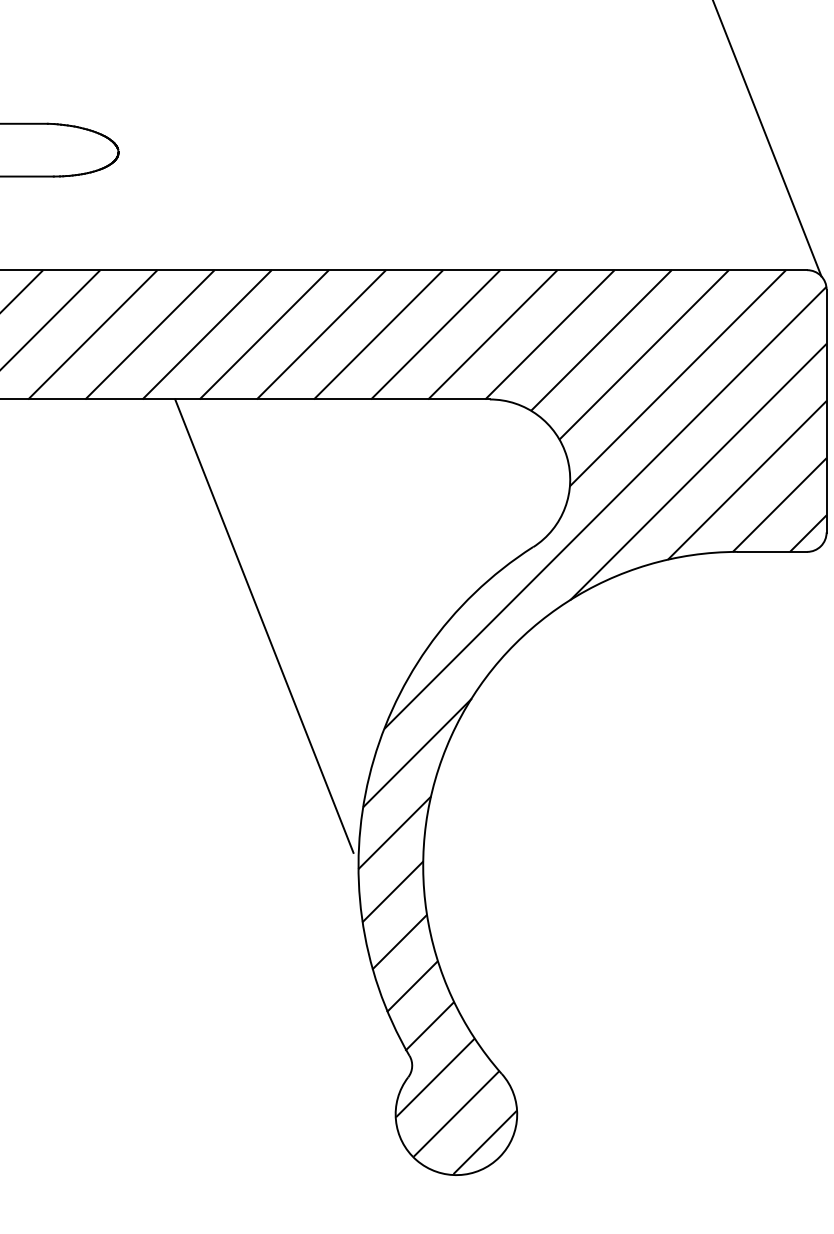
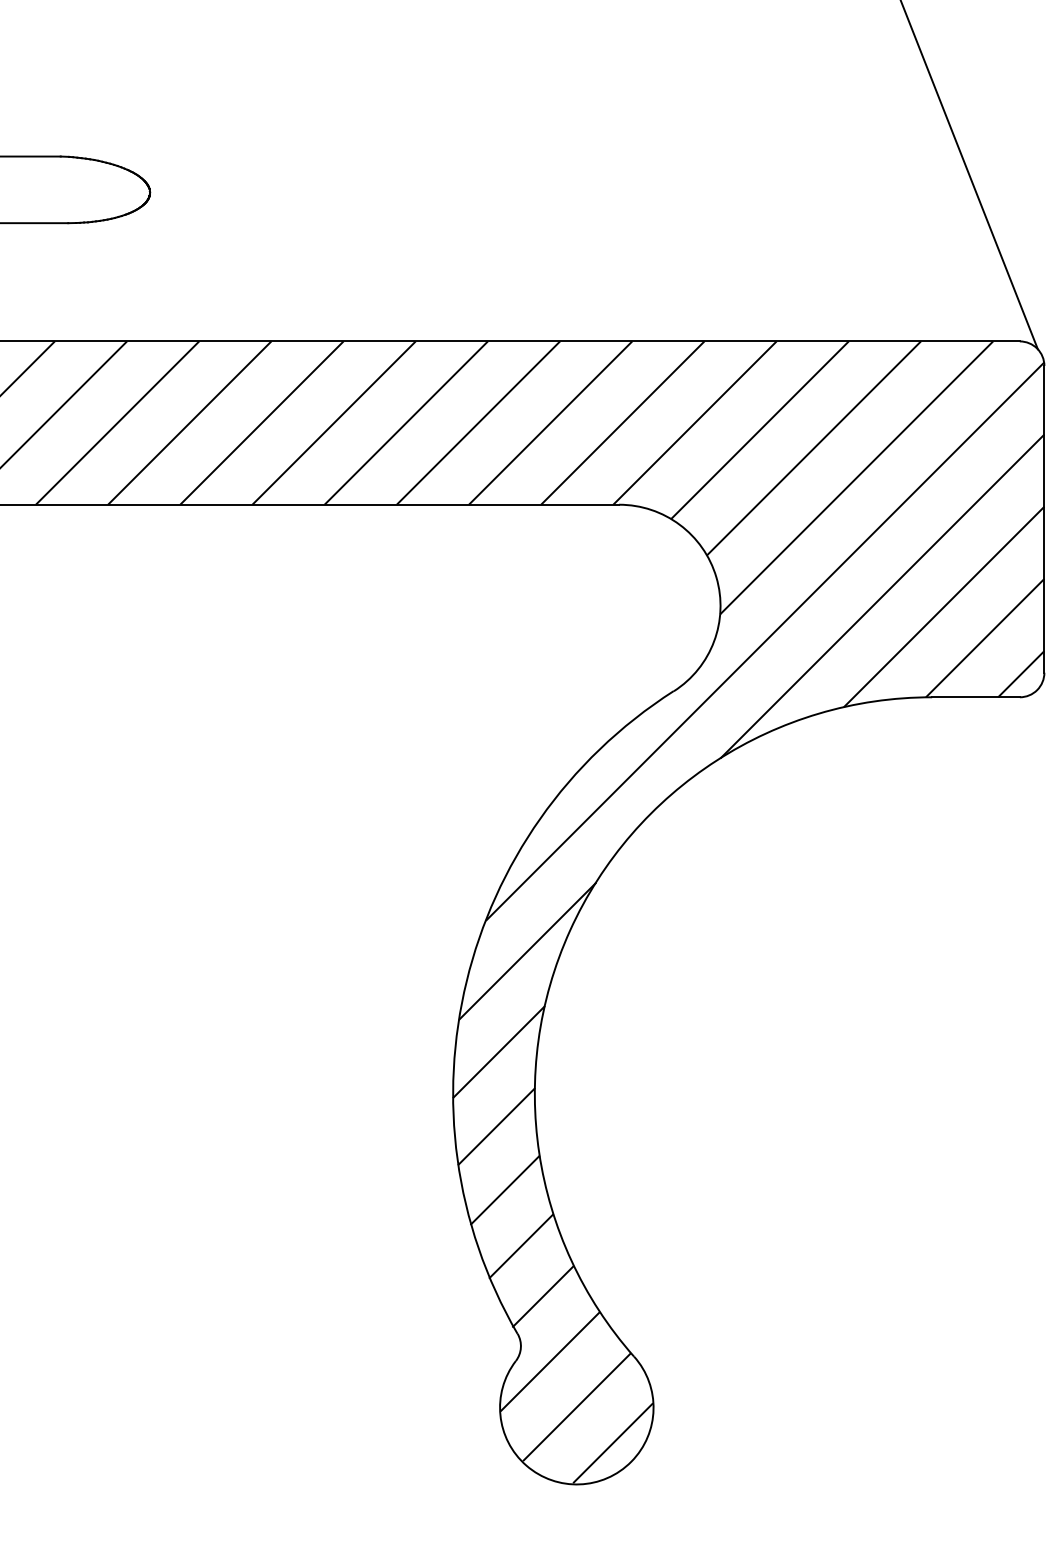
line: (263, 625) -> (333, 790), removed

